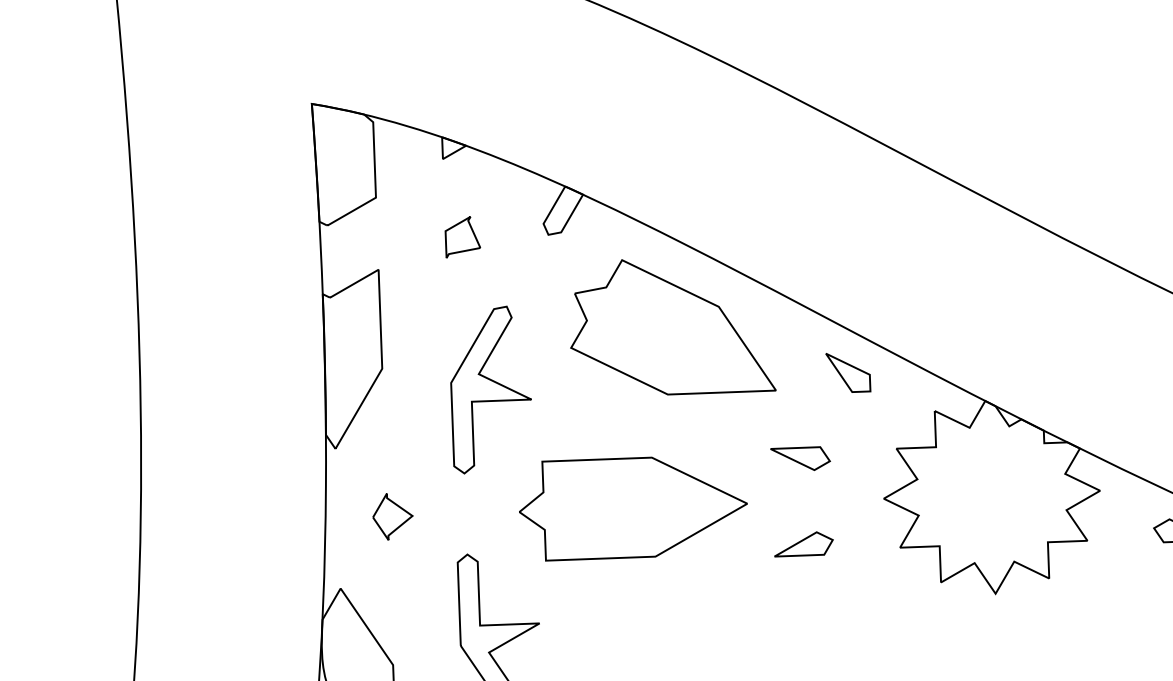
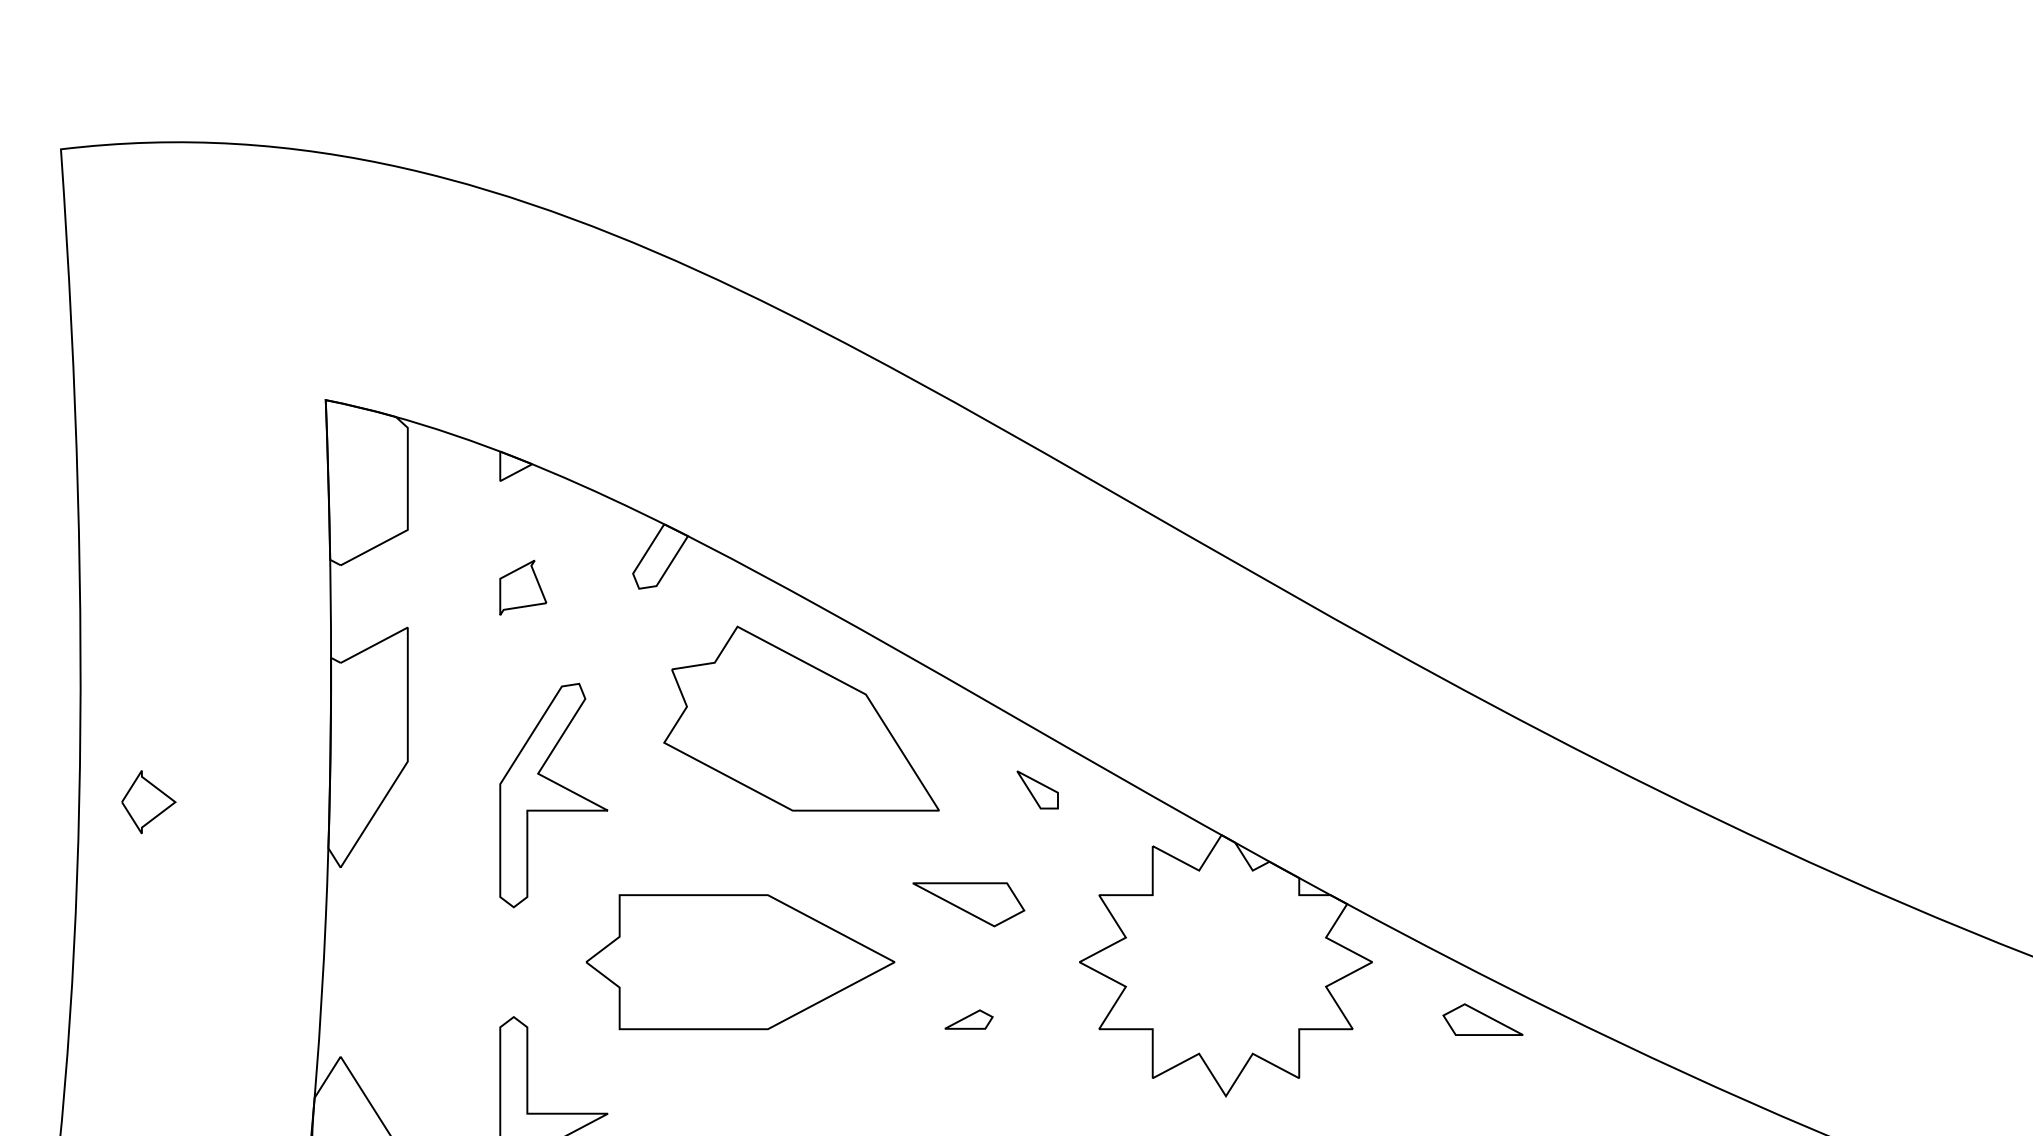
part: (848, 372) -> (1037, 789), size x0.7
part: (800, 459) -> (968, 904), size x1.4
part: (392, 516) -> (148, 802), moved
part: (803, 544) -> (968, 1019), size x0.6

